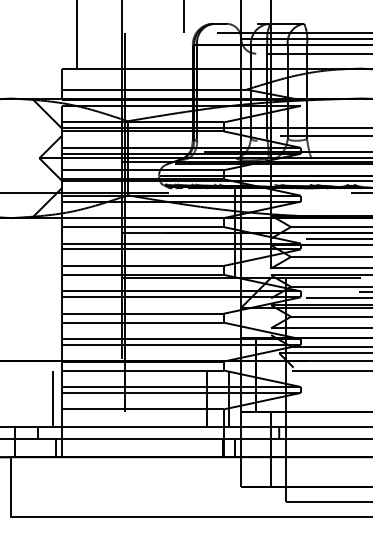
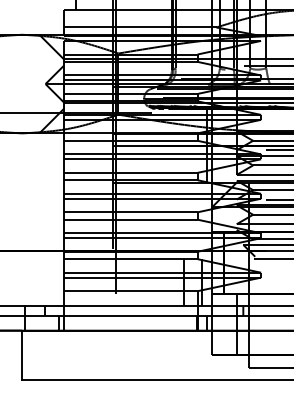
line: (53, 398) -> (57, 282), removed

